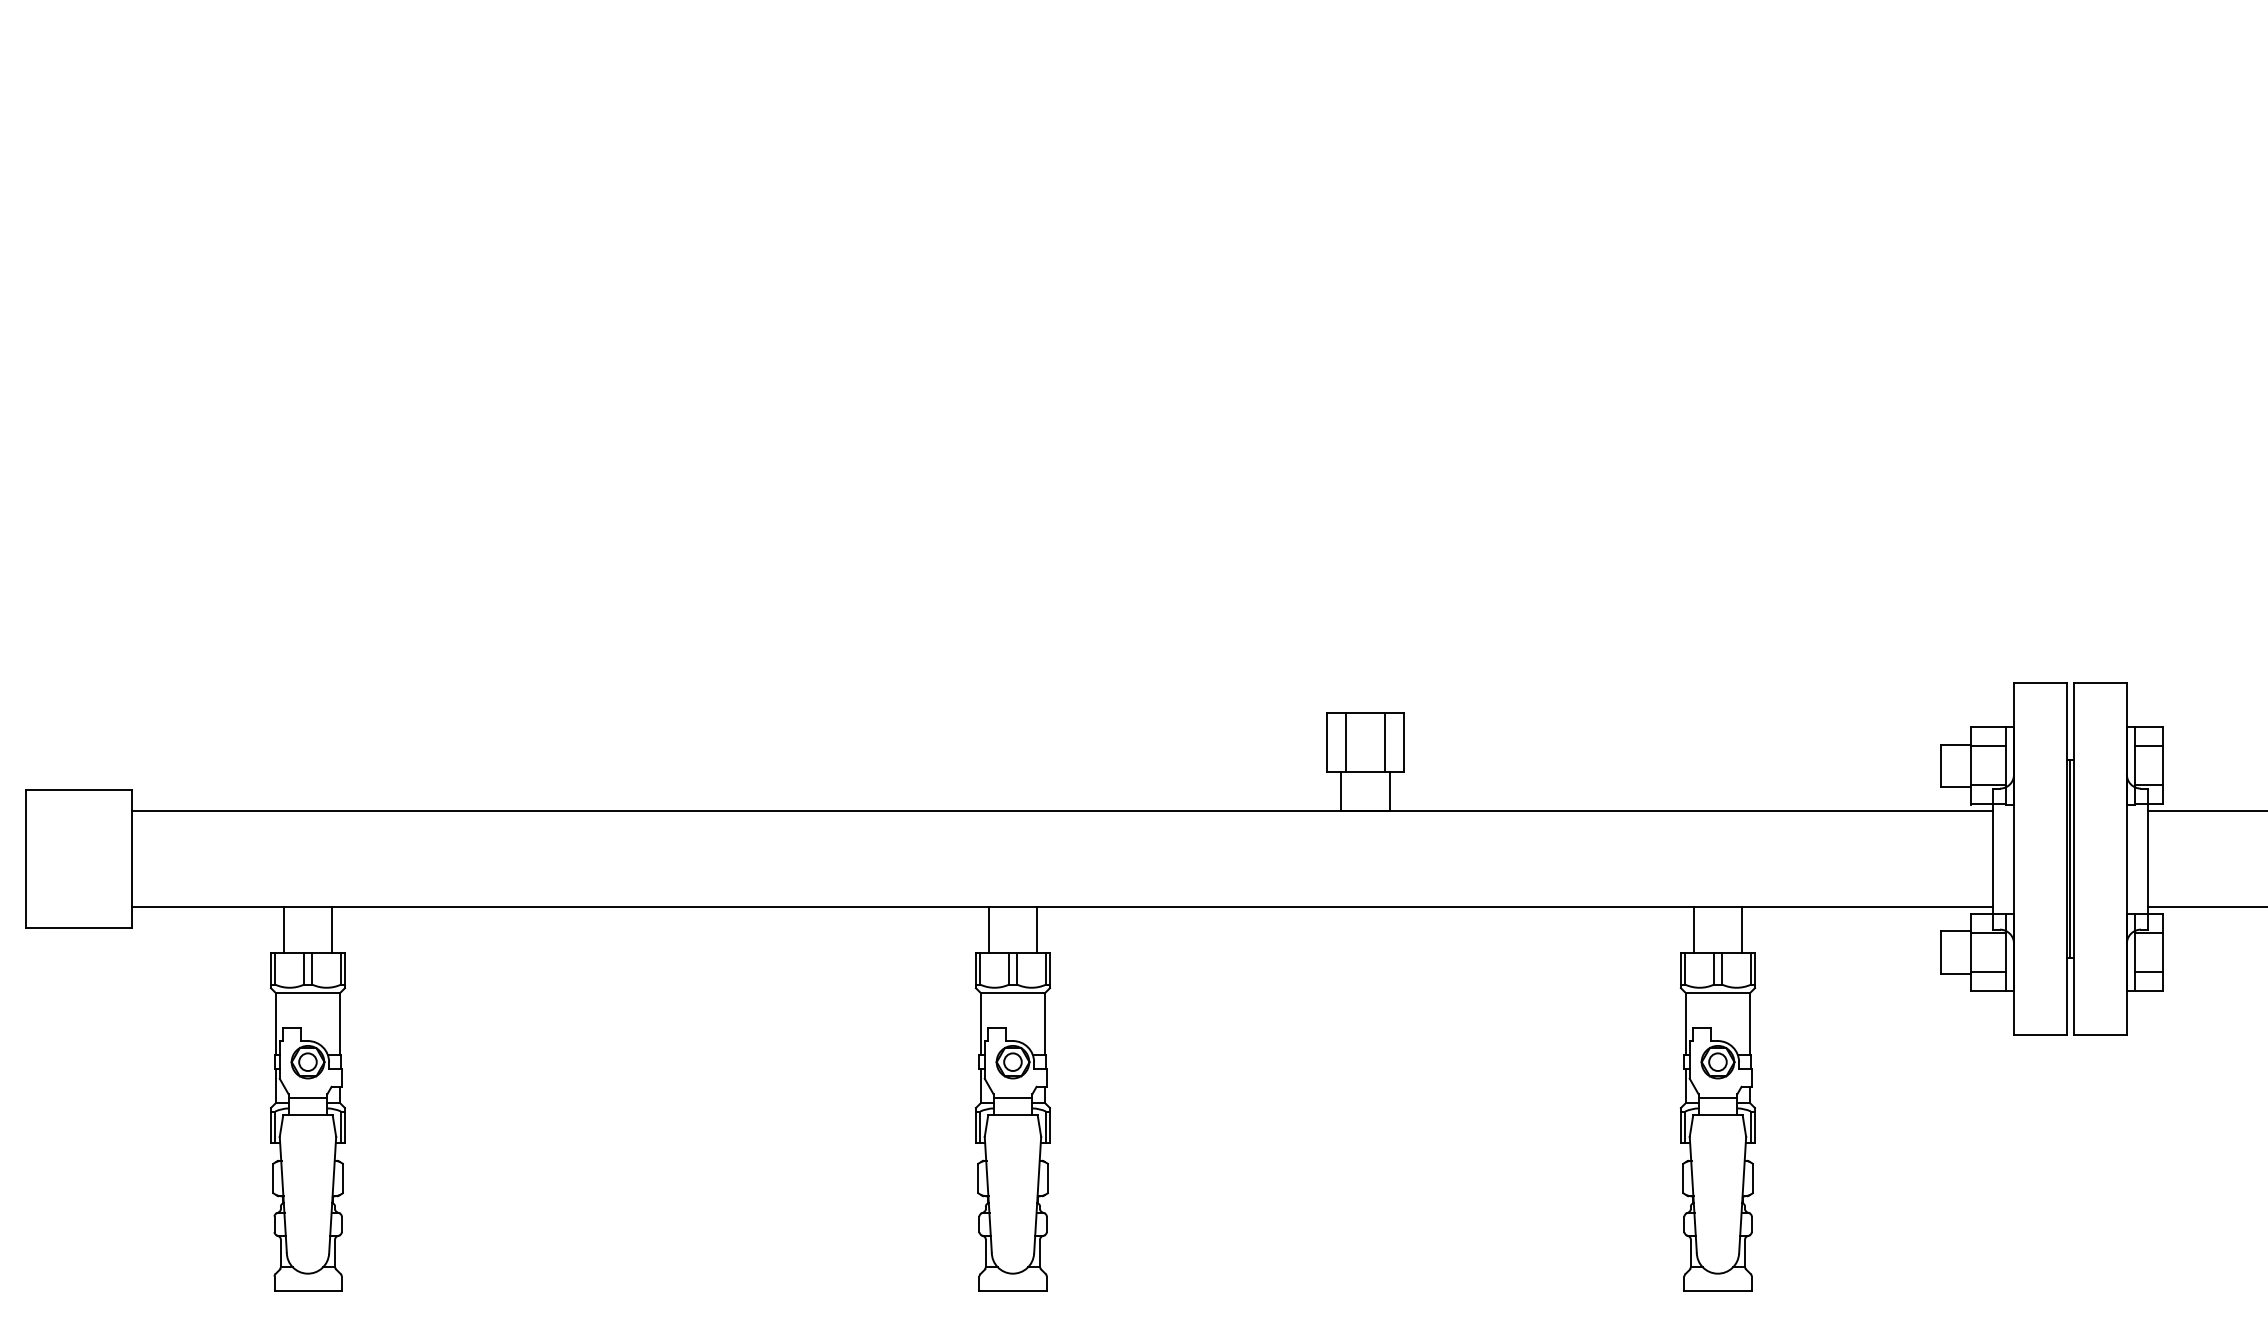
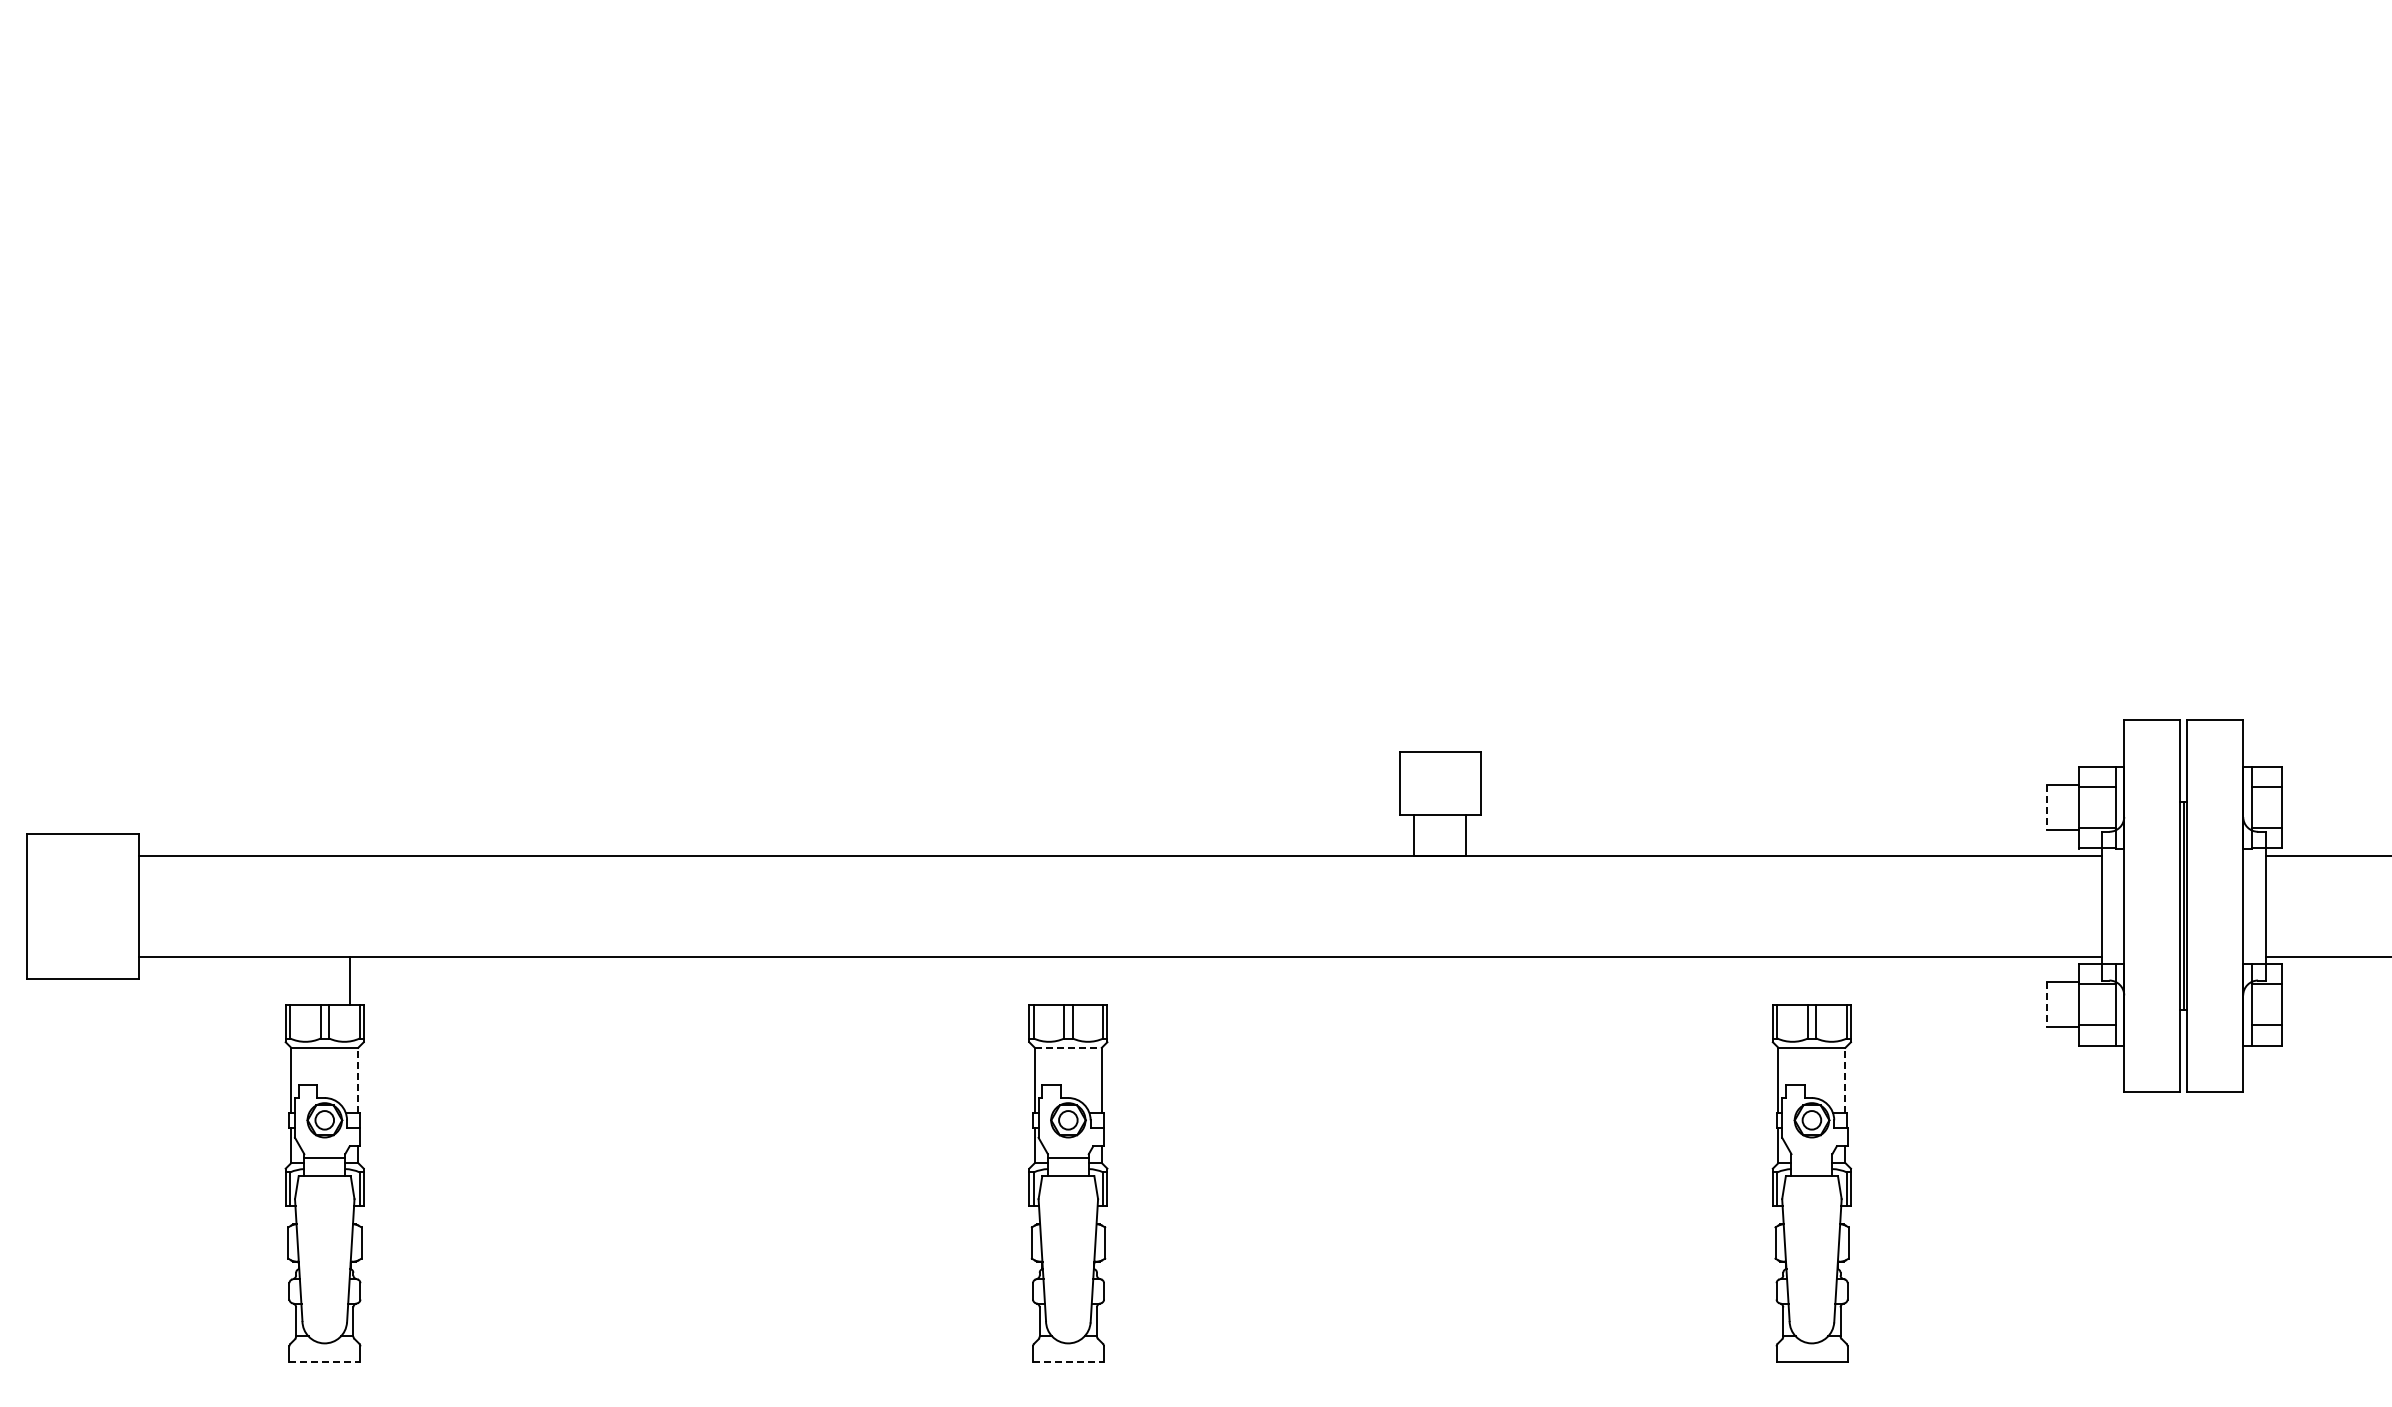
line: (1346, 741) -> (1420, 782), removed
line: (1384, 741) -> (1460, 782), removed
line: (1941, 766) -> (2047, 808), solid -> dashed
line: (284, 929) -> (299, 980), removed
line: (988, 929) -> (1042, 980), removed
line: (1037, 929) -> (1094, 980), removed
line: (1693, 929) -> (1786, 980), removed
line: (1742, 929) -> (1837, 980), removed
line: (1941, 953) -> (2047, 1005), solid -> dashed
line: (1013, 993) -> (1068, 1047), solid -> dashed
line: (339, 1024) -> (358, 1080), solid -> dashed
line: (1749, 1024) -> (1845, 1080), solid -> dashed
line: (1717, 1098) -> (1811, 1158), removed
line: (307, 1290) -> (324, 1361), solid -> dashed
line: (1013, 1290) -> (1068, 1361), solid -> dashed

